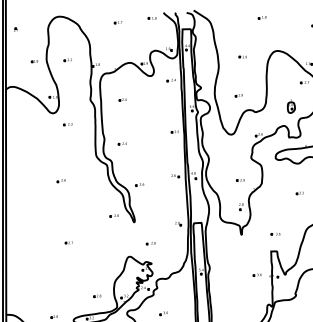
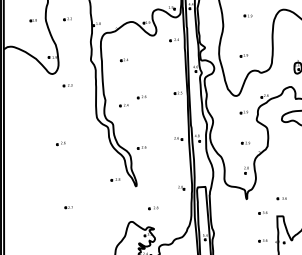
part: (139, 135) -> (141, 96), added
part: (238, 150) -> (243, 112), added
part: (256, 247) -> (262, 212), added

